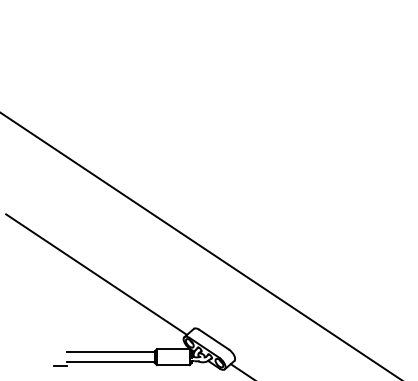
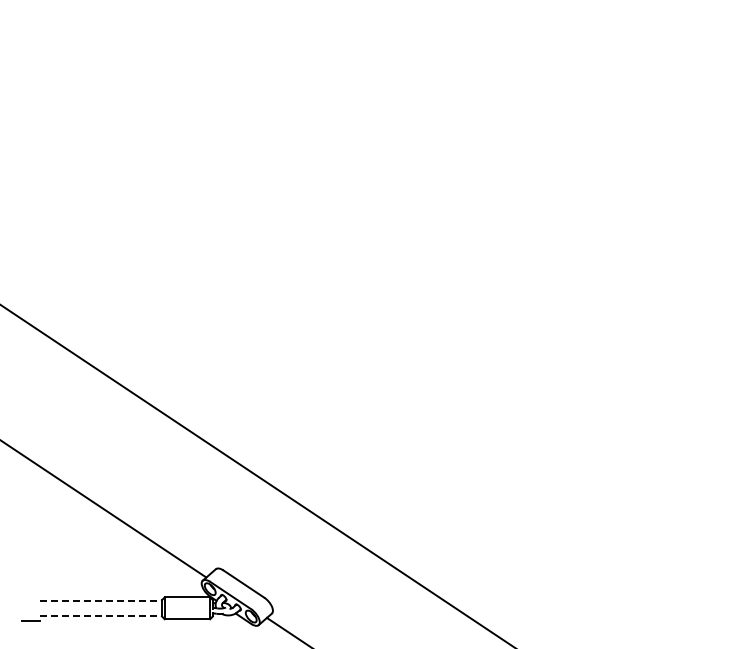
line: (111, 352) -> (101, 601), solid -> dashed
line: (111, 362) -> (101, 615), solid -> dashed

